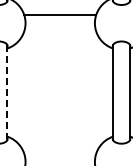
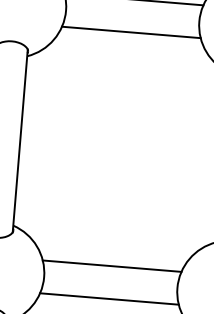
line: (60, 31) -> (131, 31), added
line: (7, 92) -> (20, 140), dashed -> solid
line: (60, 153) -> (112, 266), added

